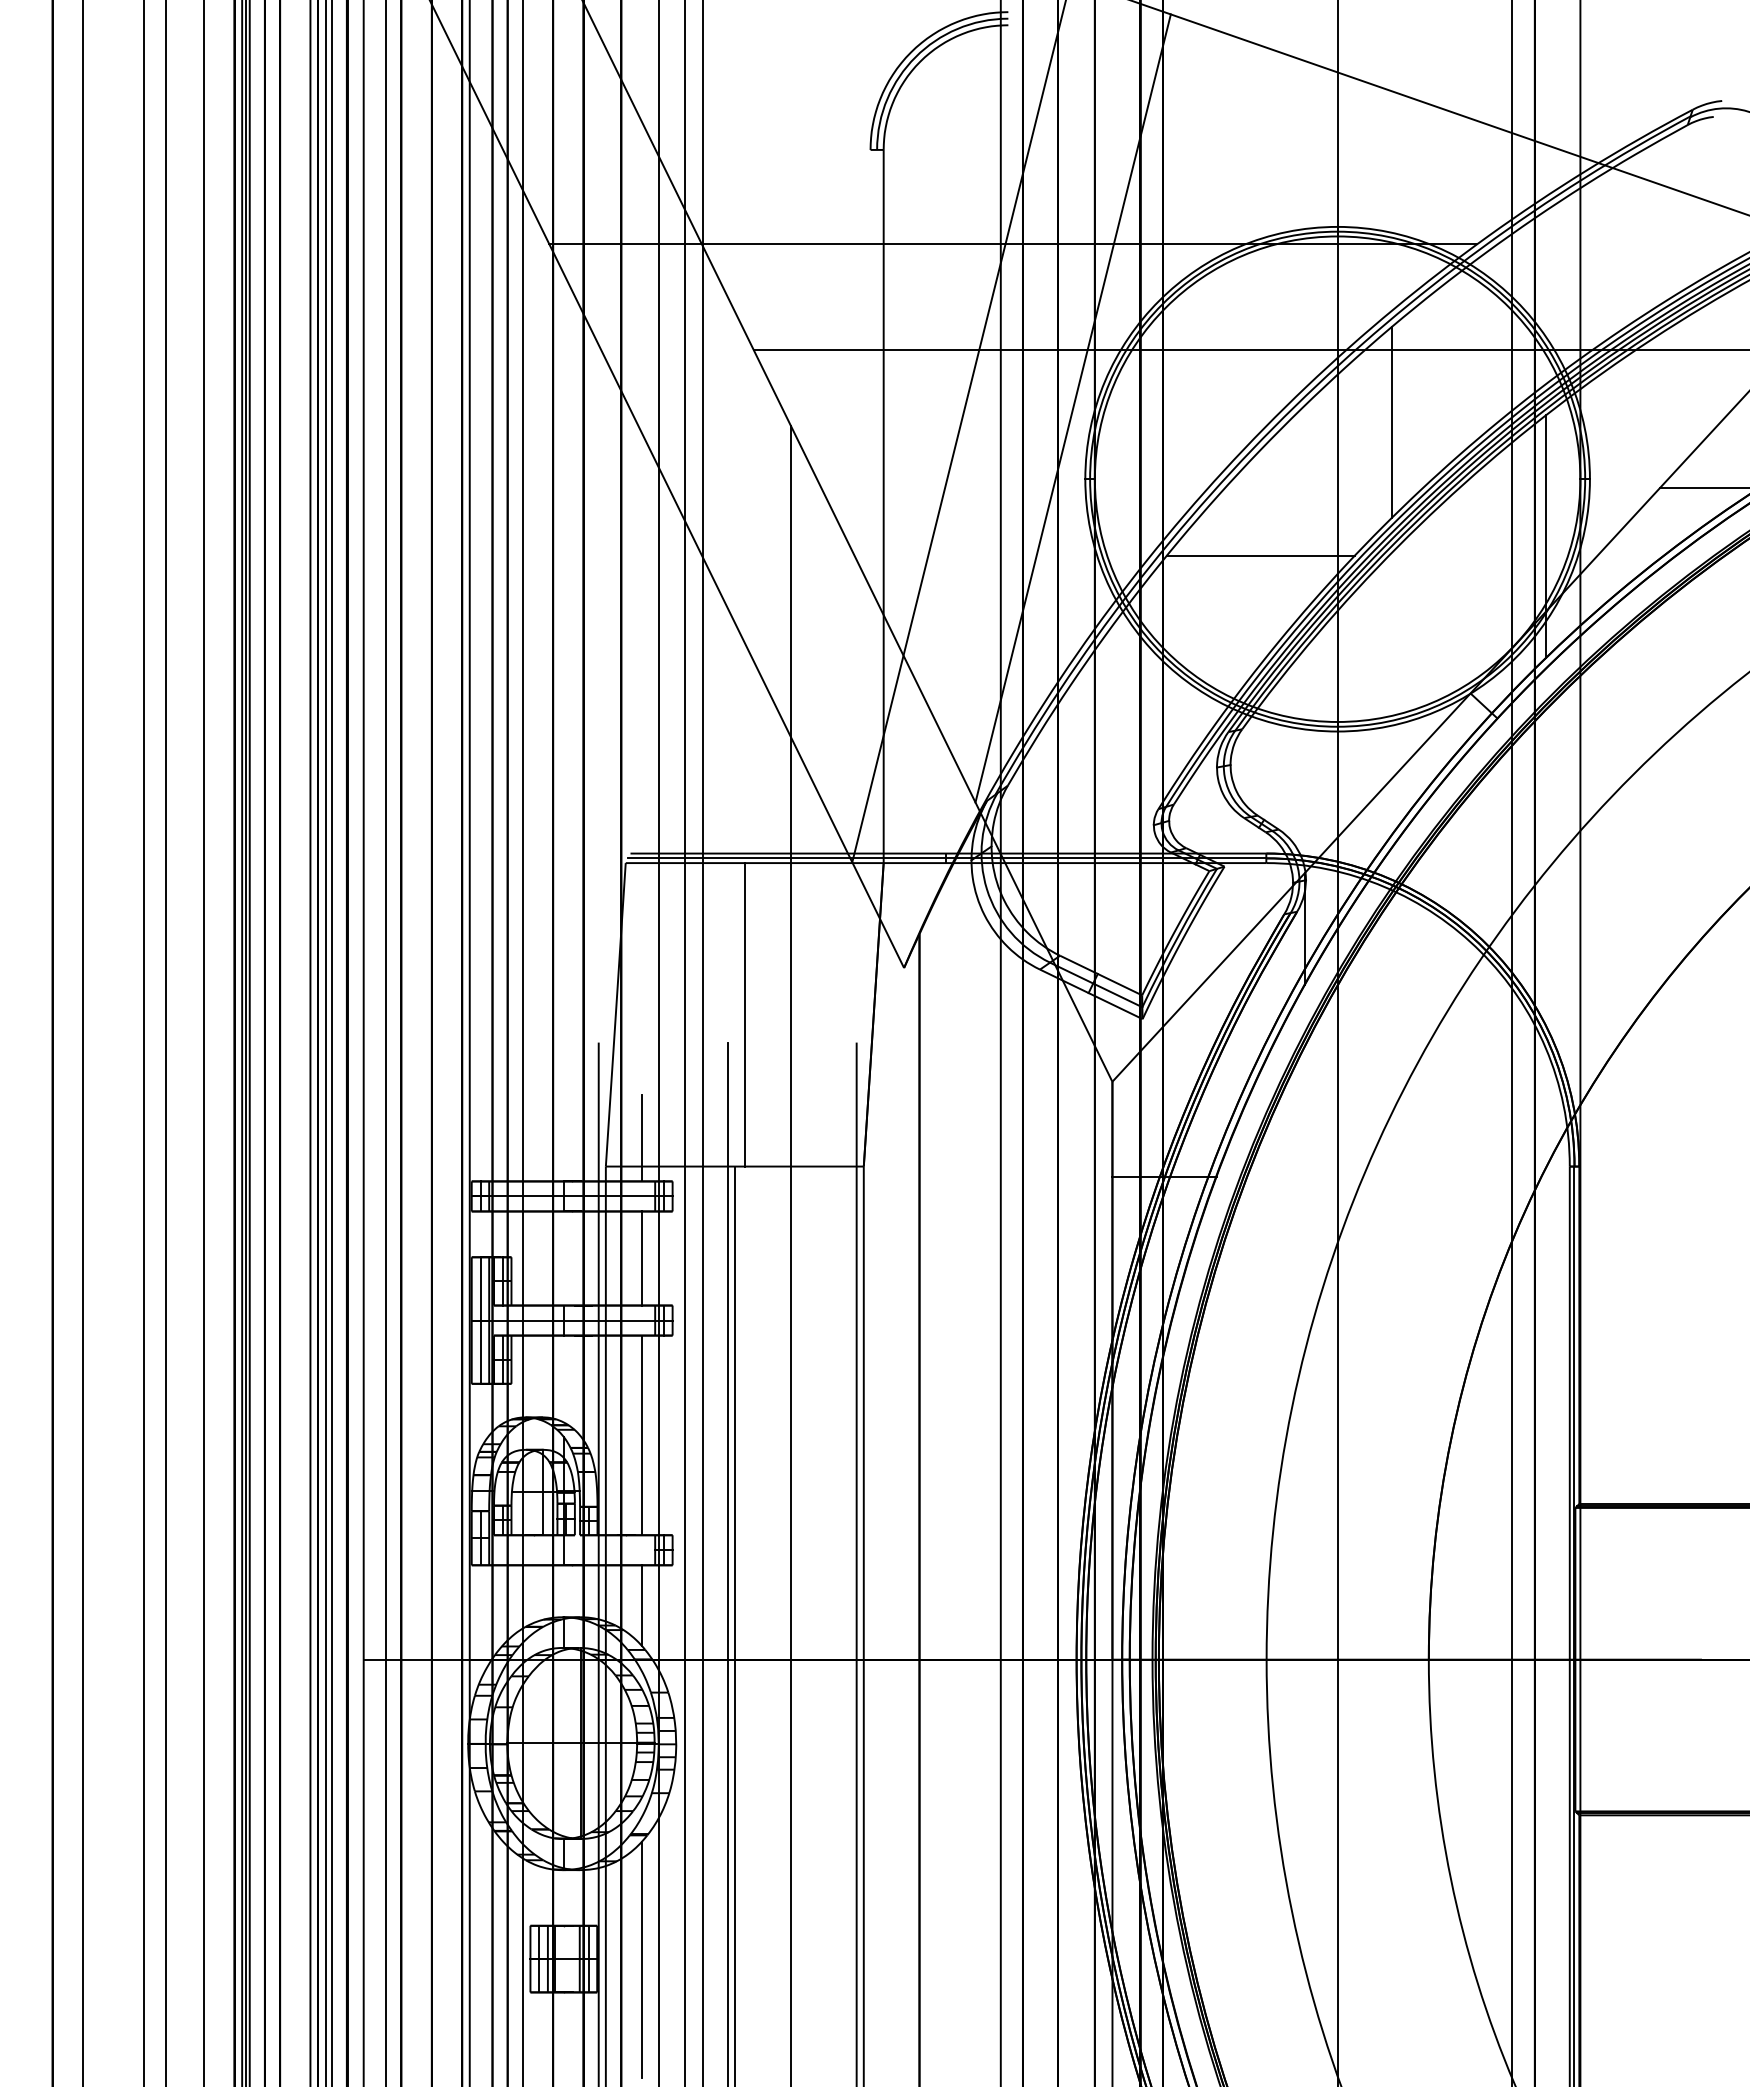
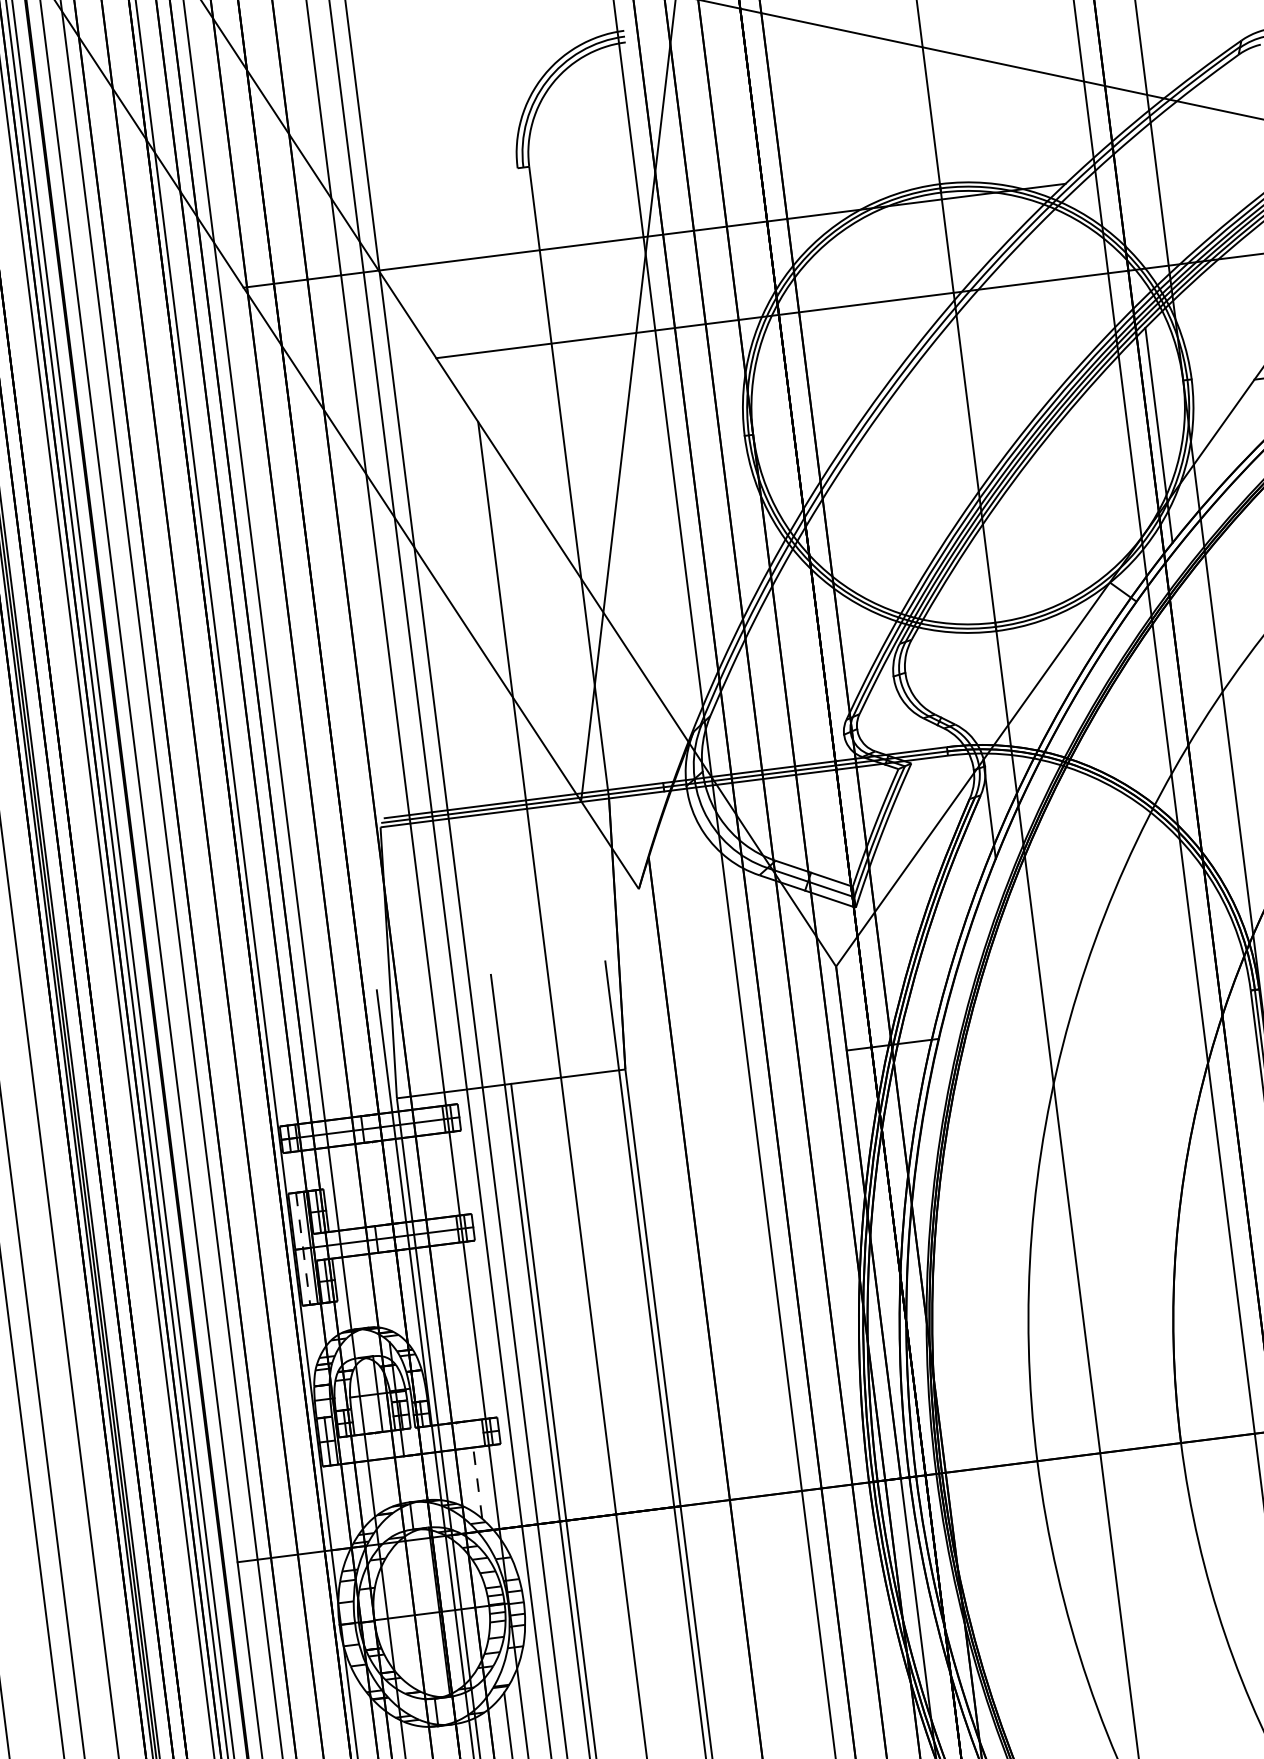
line: (1072, 408) -> (725, 374), removed
line: (1391, 421) -> (1009, 350), removed
line: (1260, 555) -> (908, 483), removed
line: (744, 1014) -> (502, 948), removed
line: (641, 1137) -> (425, 1068), removed
line: (641, 1258) -> (438, 1175), removed
line: (480, 1321) -> (303, 1249), solid -> dashed
line: (641, 1435) -> (458, 1332), removed
line: (641, 1605) -> (477, 1483), solid -> dashed

